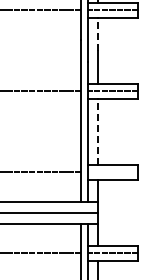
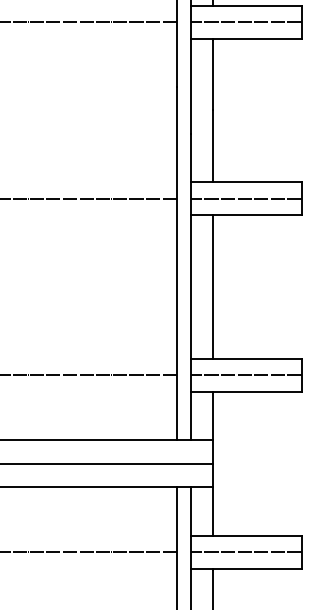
line: (97, 33) -> (212, 72), dashed -> solid
line: (97, 131) -> (212, 286), dashed -> solid
line: (112, 172) -> (244, 375), added

